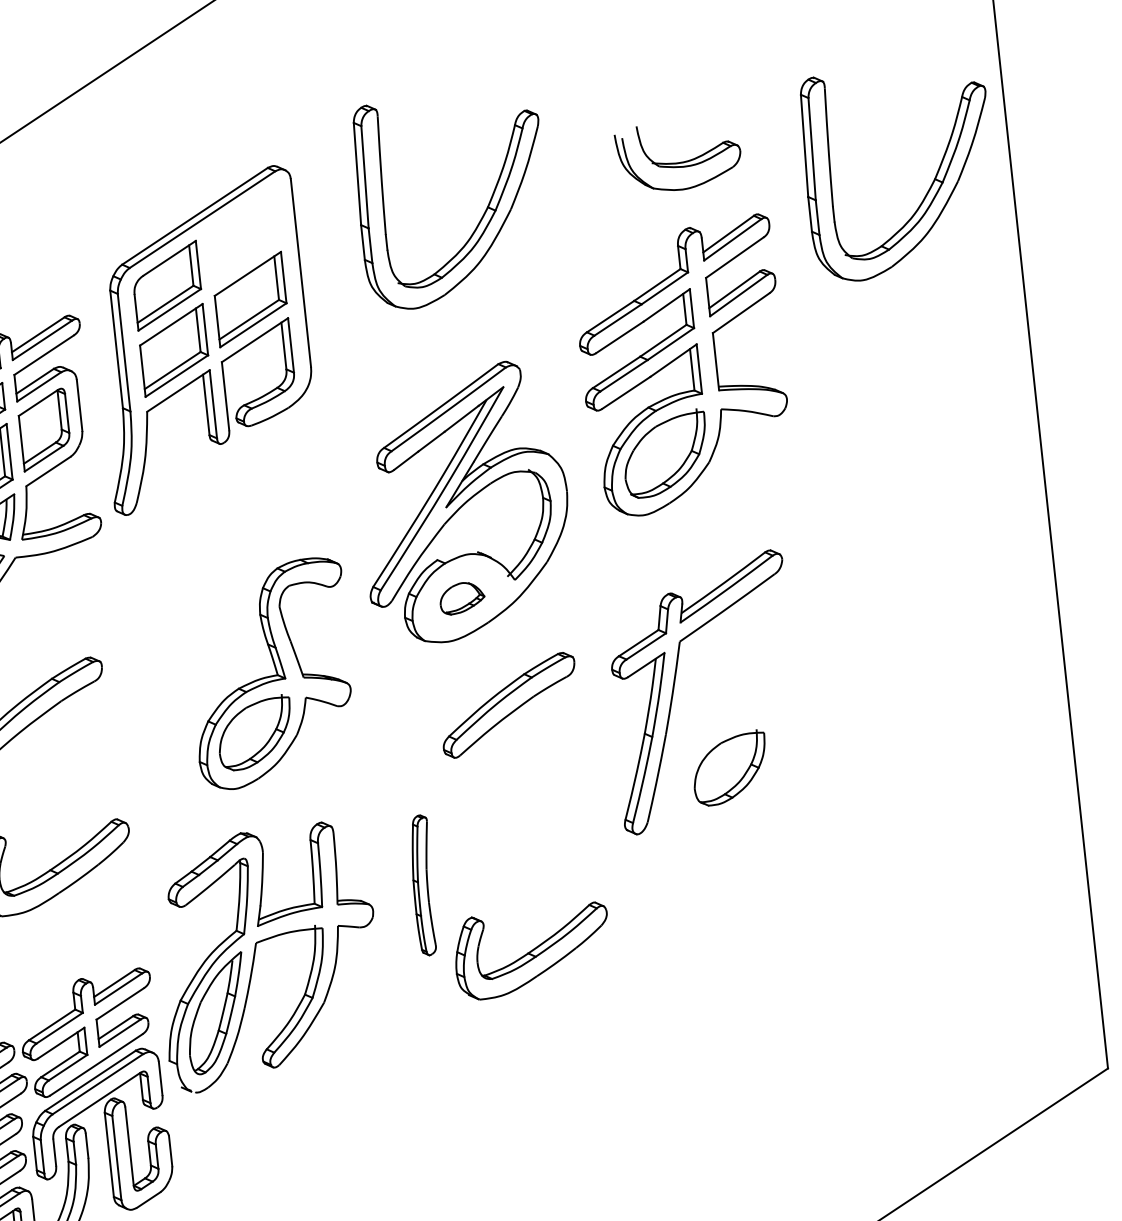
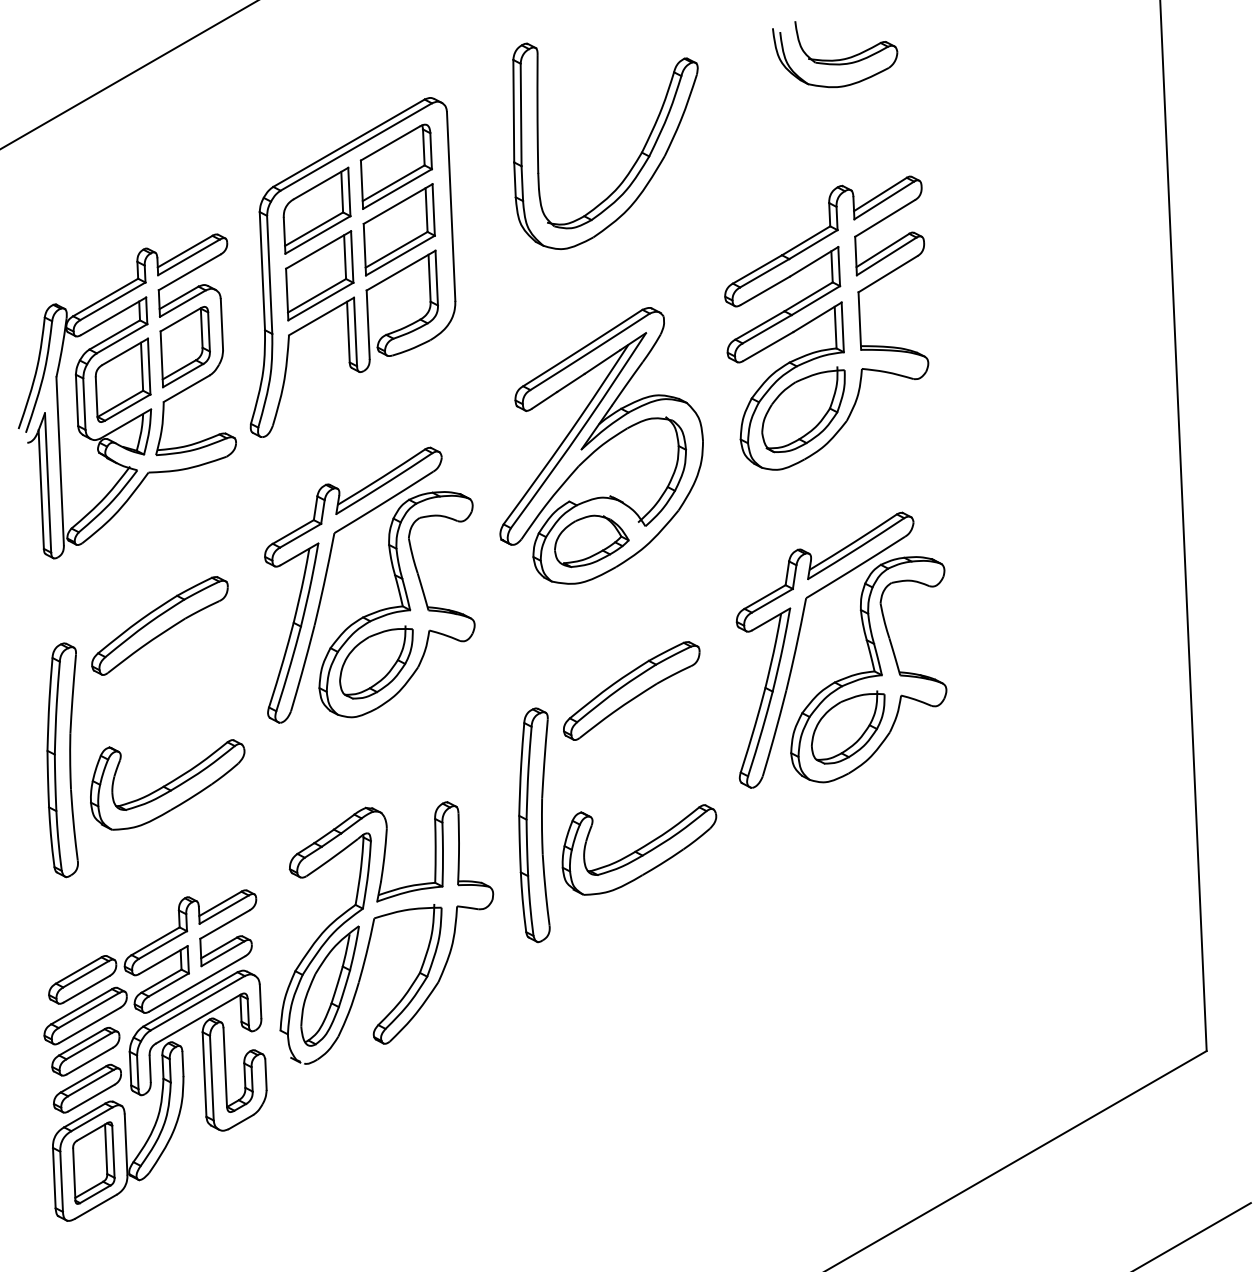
part: (678, 157) -> (835, 54), moved
part: (926, 192) -> (1080, 165), removed
part: (242, 236) -> (395, 166), added
part: (462, 598) -> (591, 541), size x1.67
part: (199, 652) -> (326, 578), added
part: (508, 704) -> (631, 690), moved
part: (746, 708) -> (868, 669), added
part: (422, 885) -> (534, 825), size x1.67
part: (532, 950) -> (639, 849), moved
part: (255, 953) -> (373, 928), moved

